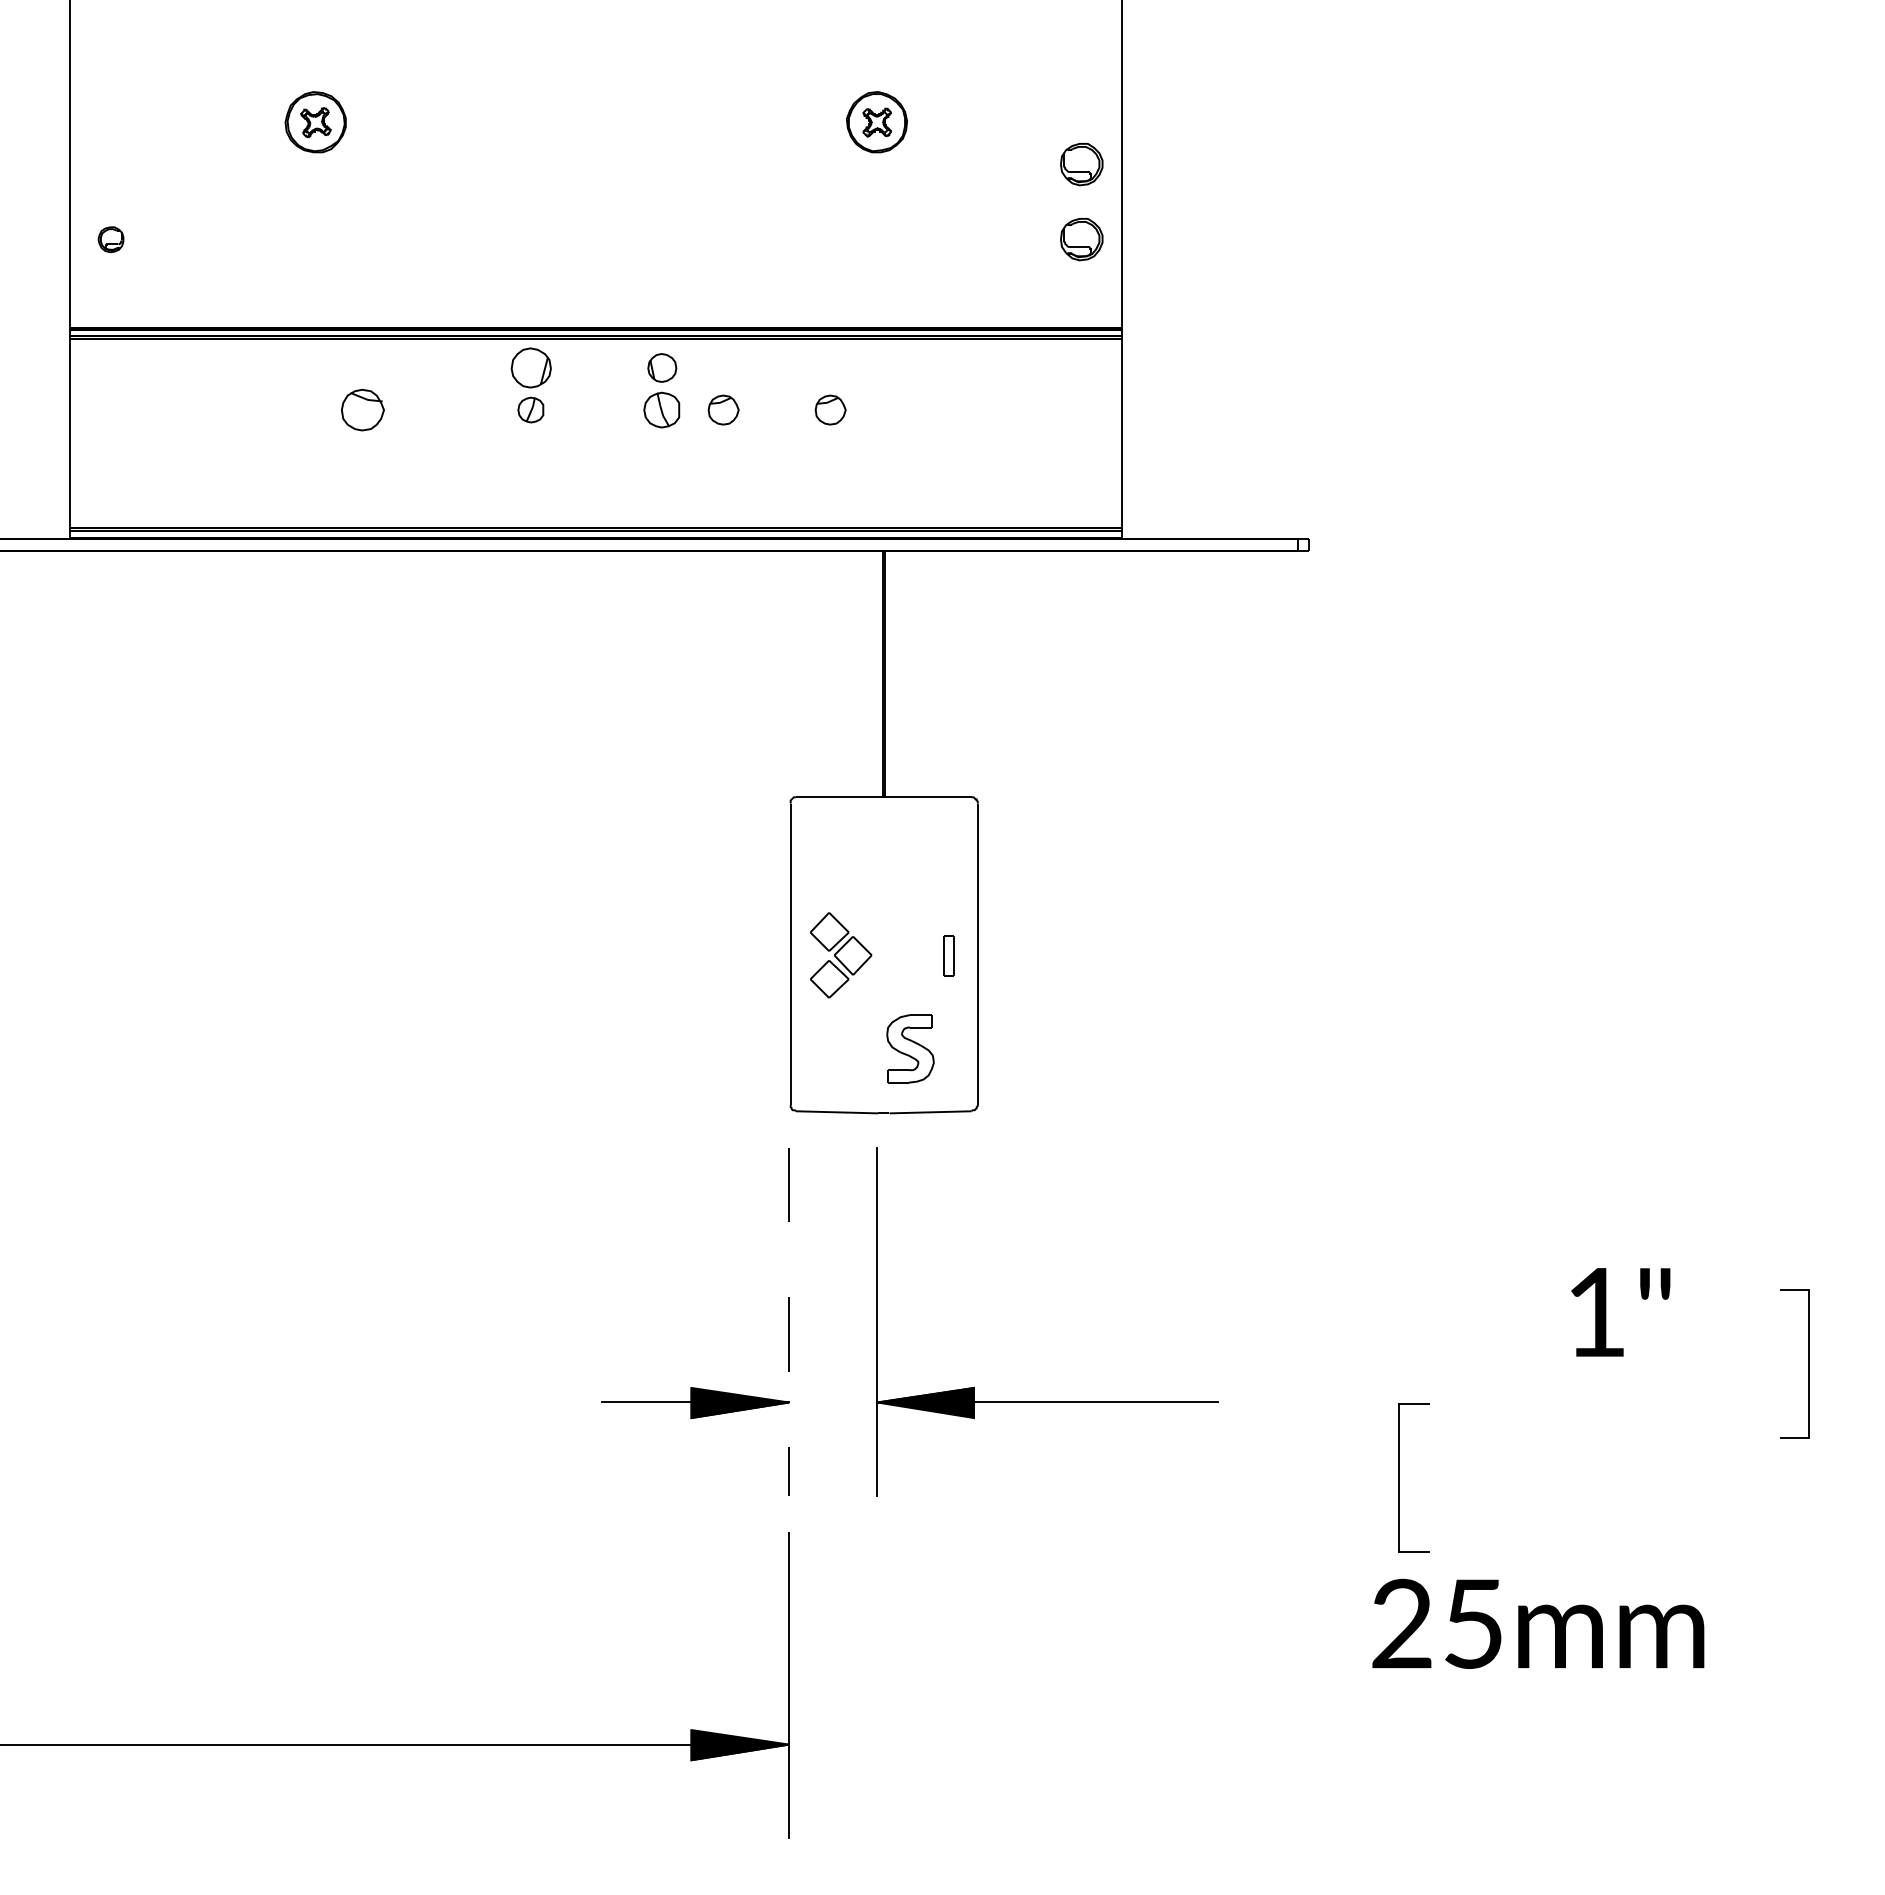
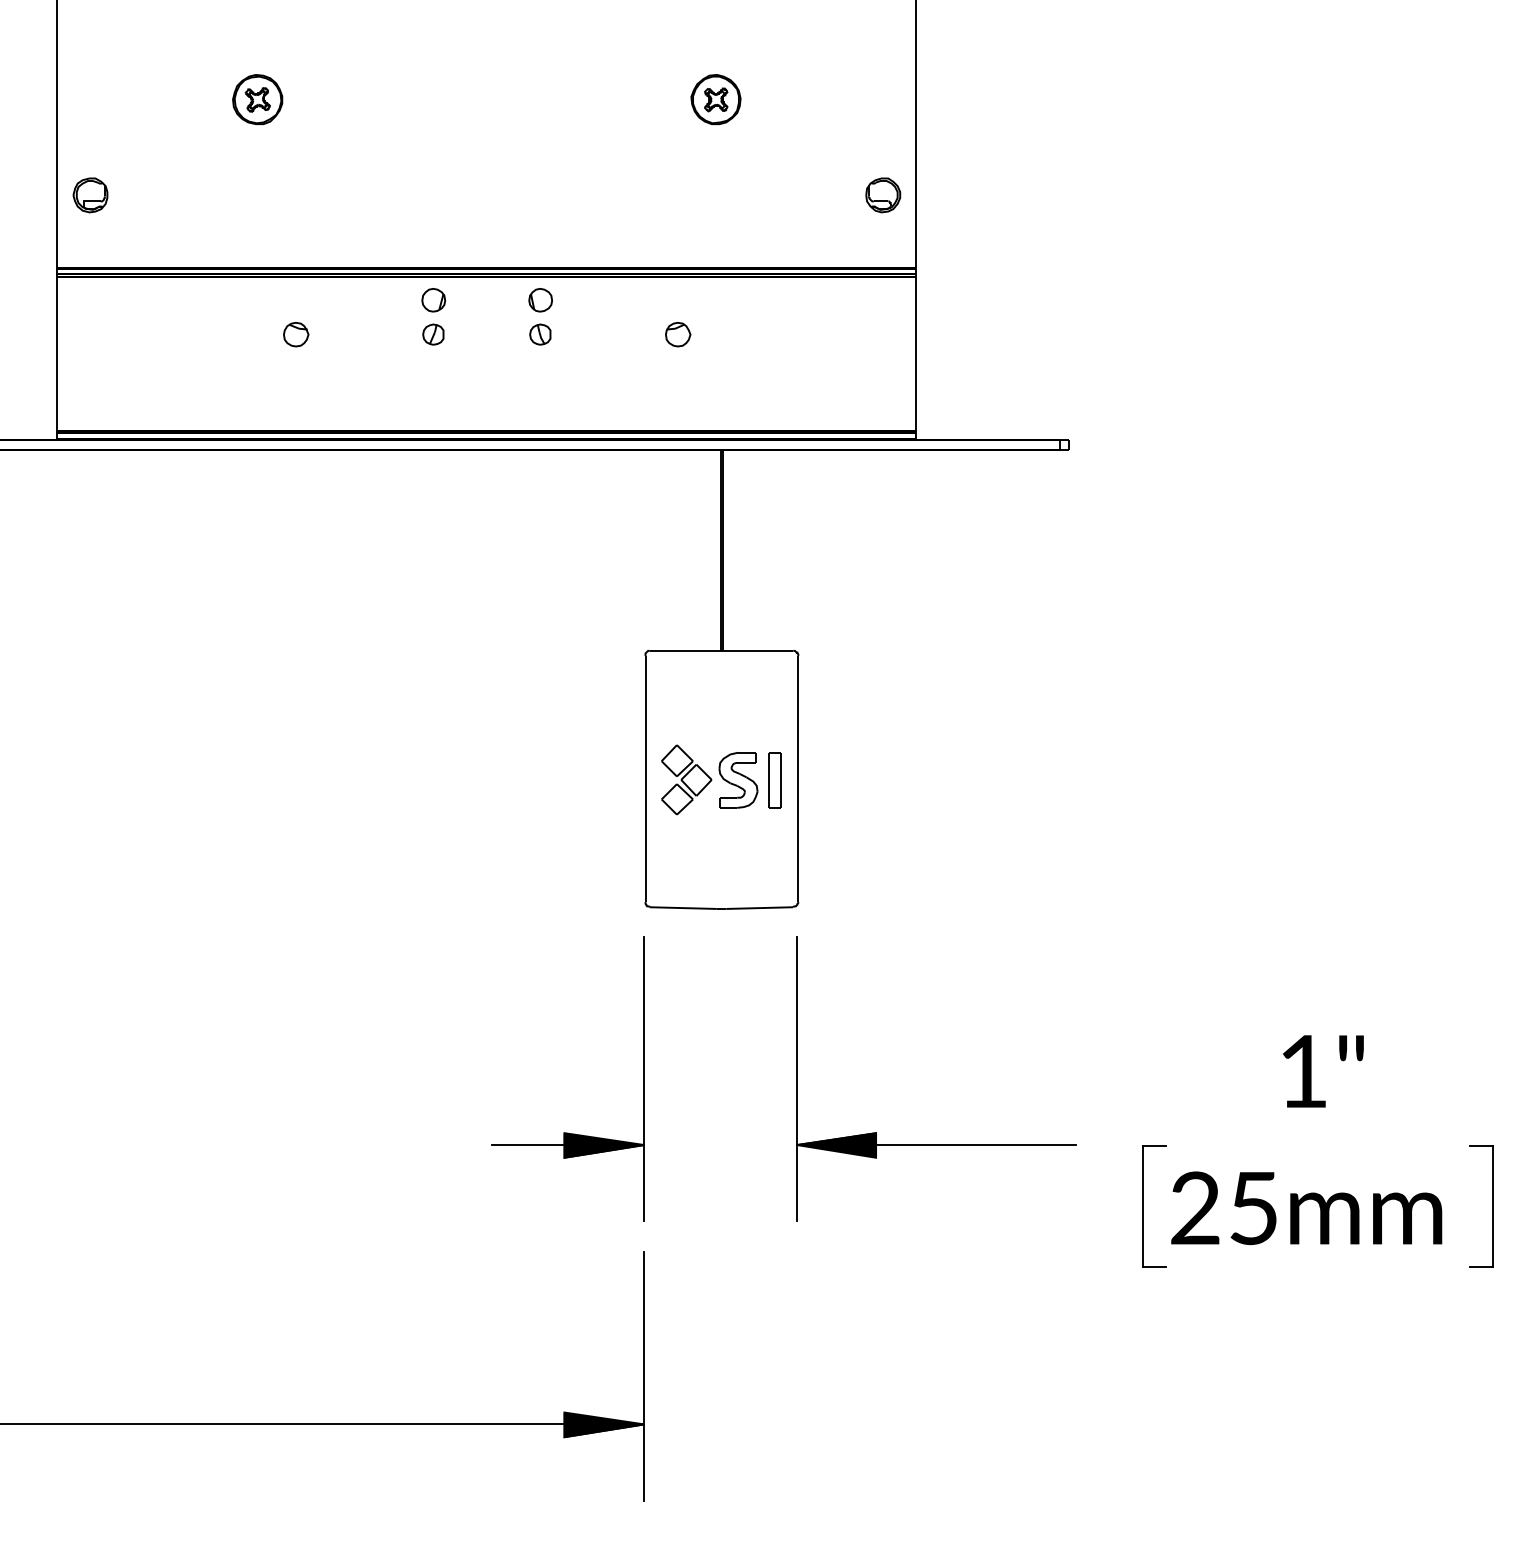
part: (1081, 164) -> (883, 134), removed
part: (110, 239) -> (90, 195), size x1.67
part: (531, 367) -> (433, 299), size x0.71
part: (362, 409) -> (295, 334), size x0.71
part: (661, 409) -> (540, 334), size x0.71
part: (723, 409) -> (590, 334), removed
part: (948, 955) -> (774, 780), size x1.67
part: (910, 1048) -> (738, 780), moved
line: (789, 1322) -> (644, 1079), dashed -> solid
part: (1808, 1363) -> (1493, 1206), moved
part: (1047, 1401) -> (936, 1144), moved
text: (1538, 1623) -> (1306, 1207), moved

